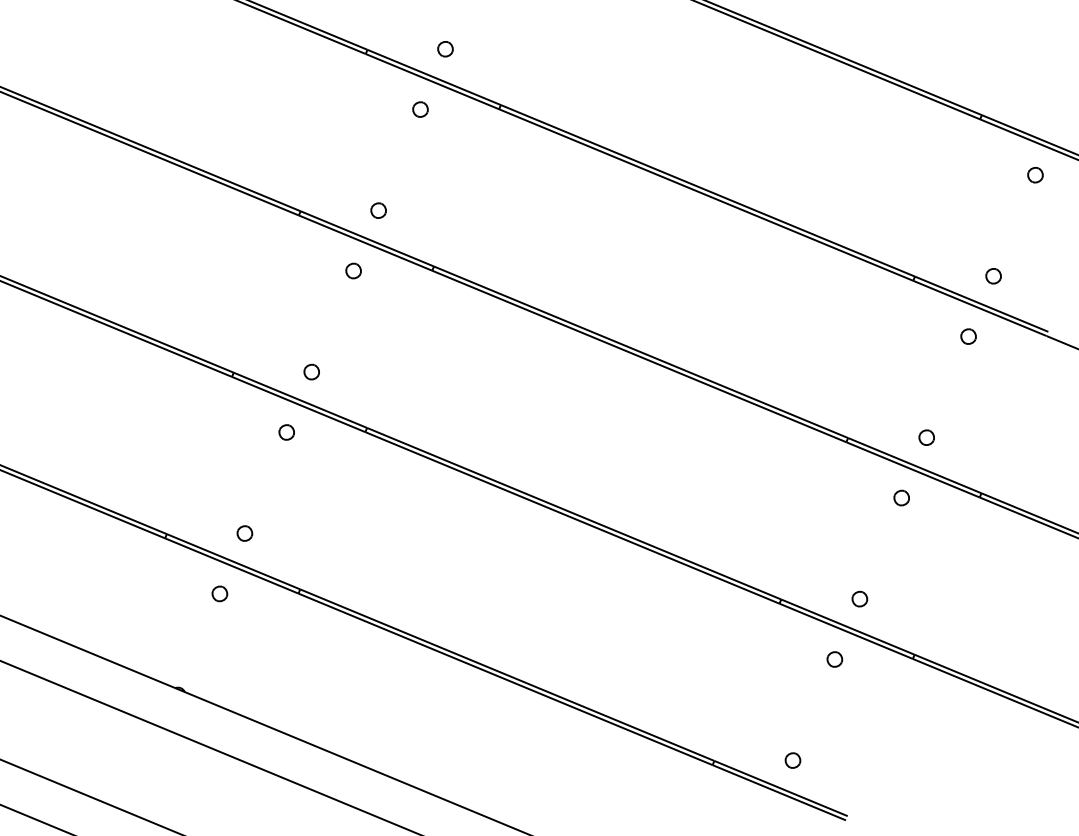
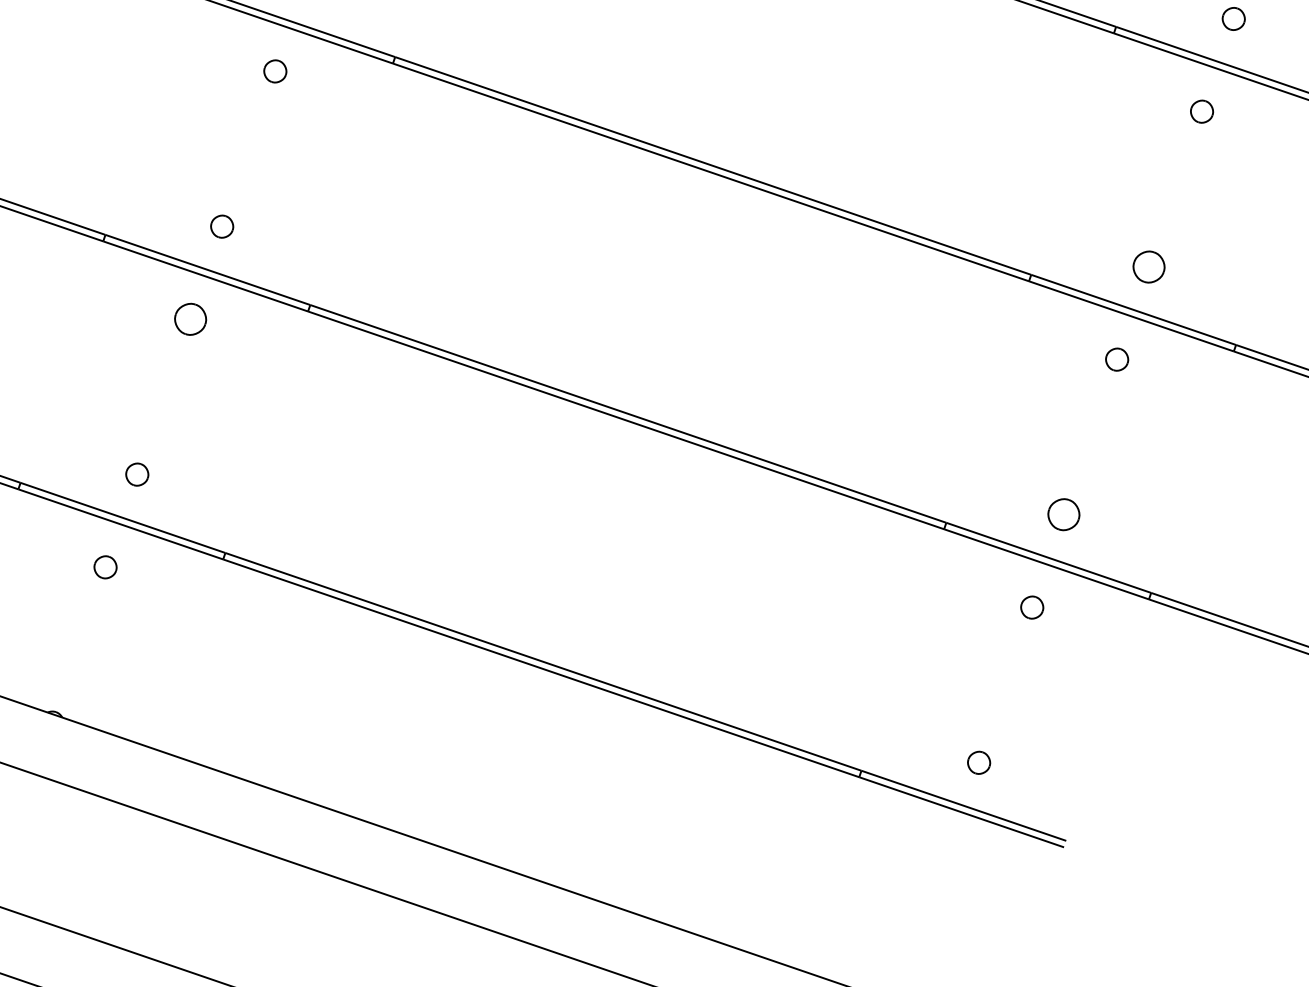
part: (286, 432) -> (190, 319), size x1.4
part: (926, 437) -> (1148, 266), size x1.4
part: (859, 599) -> (1063, 515), size x1.4

